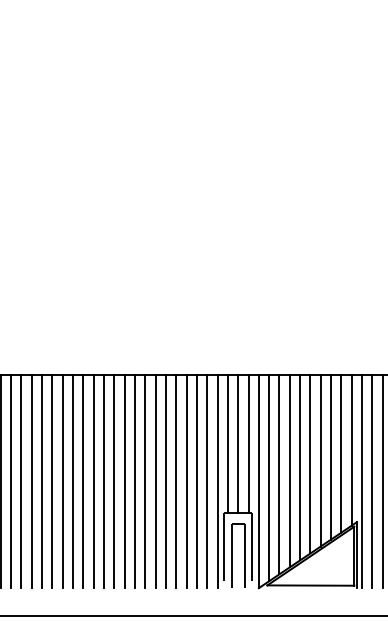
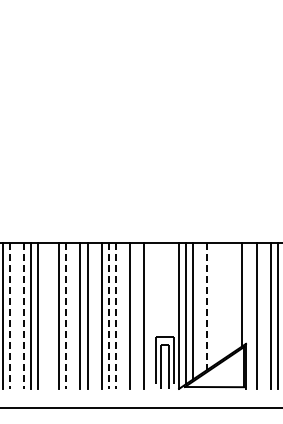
line: (227, 443) -> (157, 290), removed
line: (237, 443) -> (164, 290), removed
line: (249, 443) -> (172, 290), removed
line: (341, 452) -> (235, 296), removed
line: (331, 457) -> (228, 299), removed
line: (320, 460) -> (221, 301), removed
line: (310, 464) -> (214, 304), removed
line: (300, 468) -> (207, 307), solid -> dashed
line: (290, 470) -> (200, 308), removed
line: (22, 480) -> (17, 315), removed
line: (63, 480) -> (45, 315), removed
line: (73, 480) -> (52, 315), removed
line: (104, 480) -> (73, 315), removed
line: (134, 480) -> (94, 315), removed
line: (175, 480) -> (122, 315), removed
line: (196, 480) -> (136, 315), removed
line: (216, 480) -> (150, 315), removed
line: (362, 480) -> (249, 315), removed
line: (382, 480) -> (263, 315), removed
line: (11, 482) -> (10, 316), solid -> dashed
line: (32, 482) -> (24, 316), solid -> dashed
line: (93, 482) -> (66, 316), solid -> dashed
line: (155, 482) -> (108, 316), solid -> dashed
line: (165, 482) -> (115, 316), solid -> dashed

